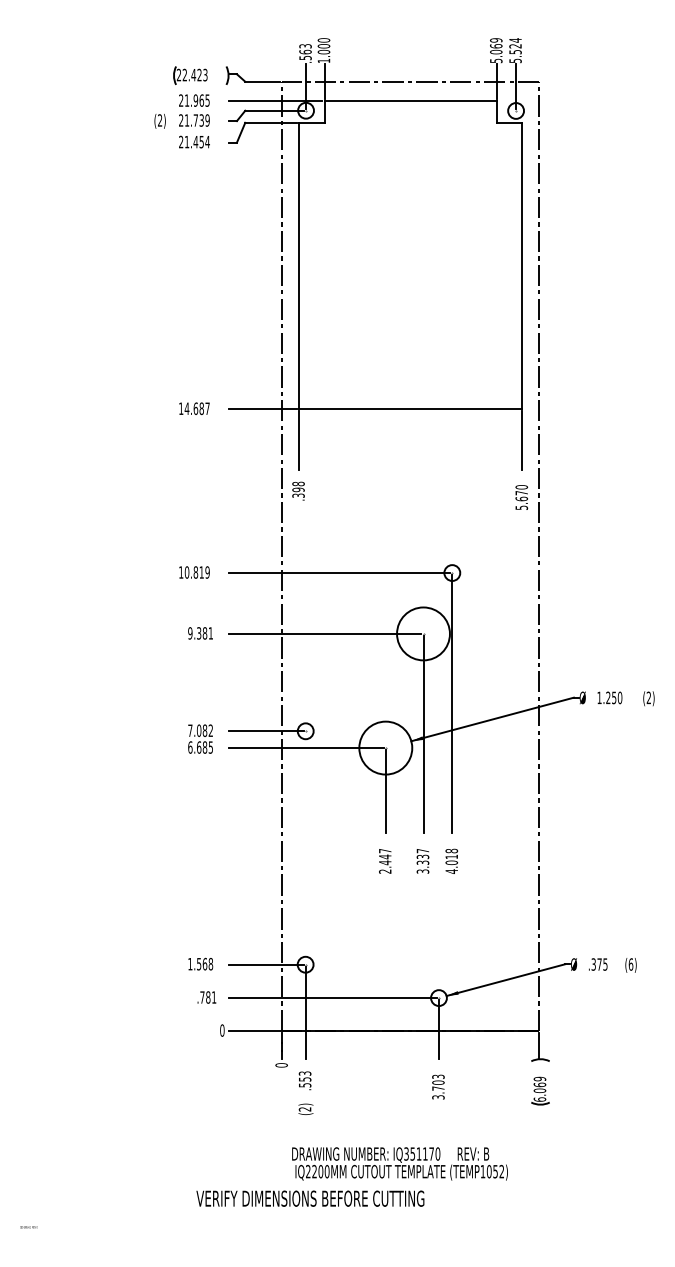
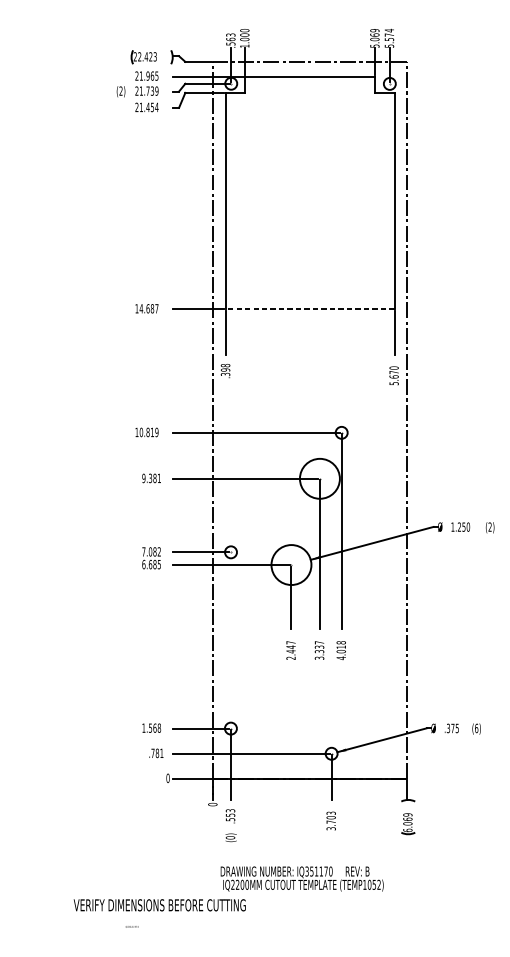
text: (515, 46) -> (389, 35), 5.524 -> 5.574
line: (410, 409) -> (310, 309), solid -> dashed
text: (305, 1109) -> (230, 837), (2) -> (0)
text: (310, 1198) -> (159, 905), moved
text: (28, 1227) -> (131, 927), moved

